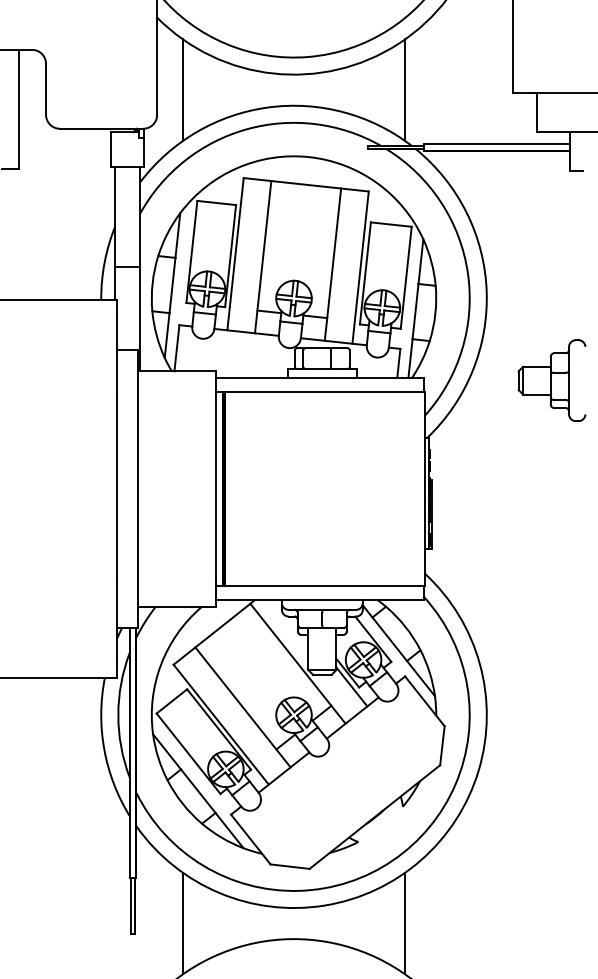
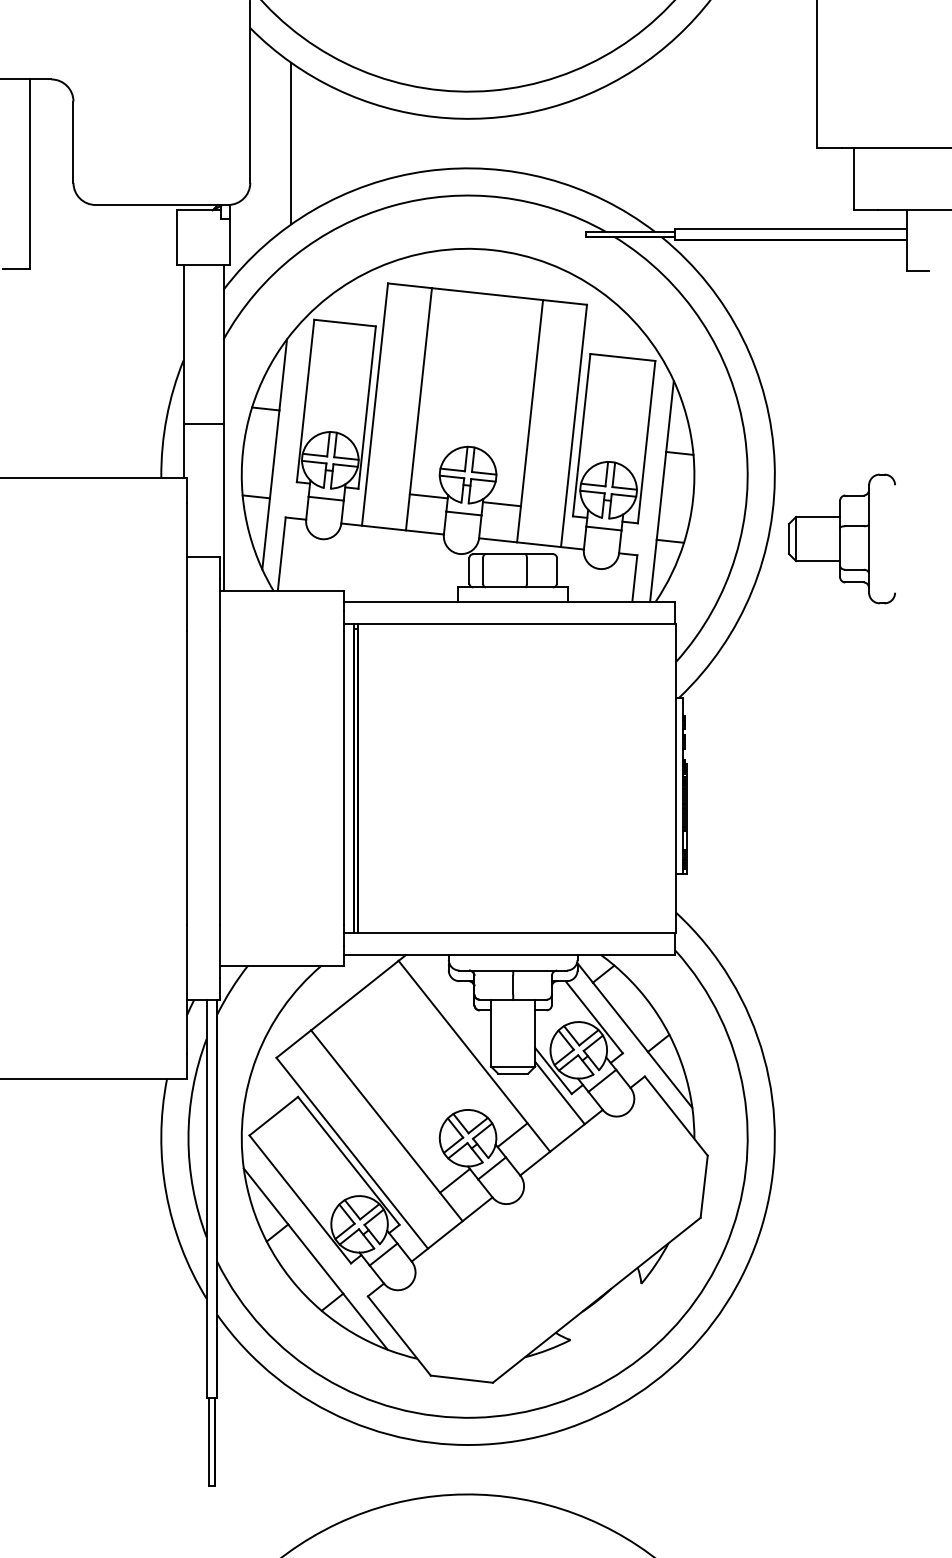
line: (405, 90) -> (645, 144), removed
part: (551, 380) -> (841, 538), moved
line: (182, 923) -> (290, 1469), removed
line: (405, 923) -> (645, 1469), removed

